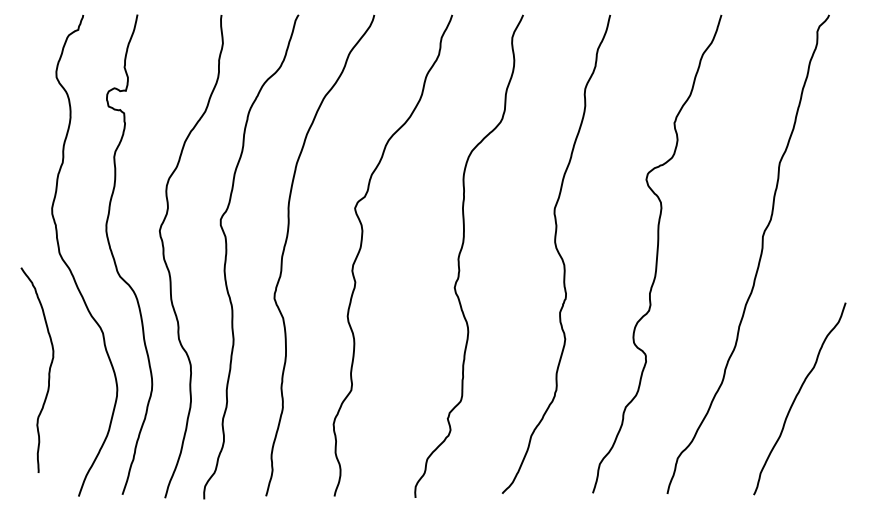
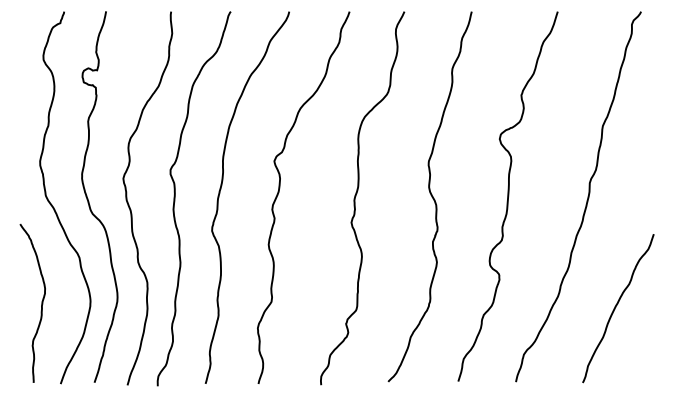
curve: (48, 369) -> (41, 302), moved

